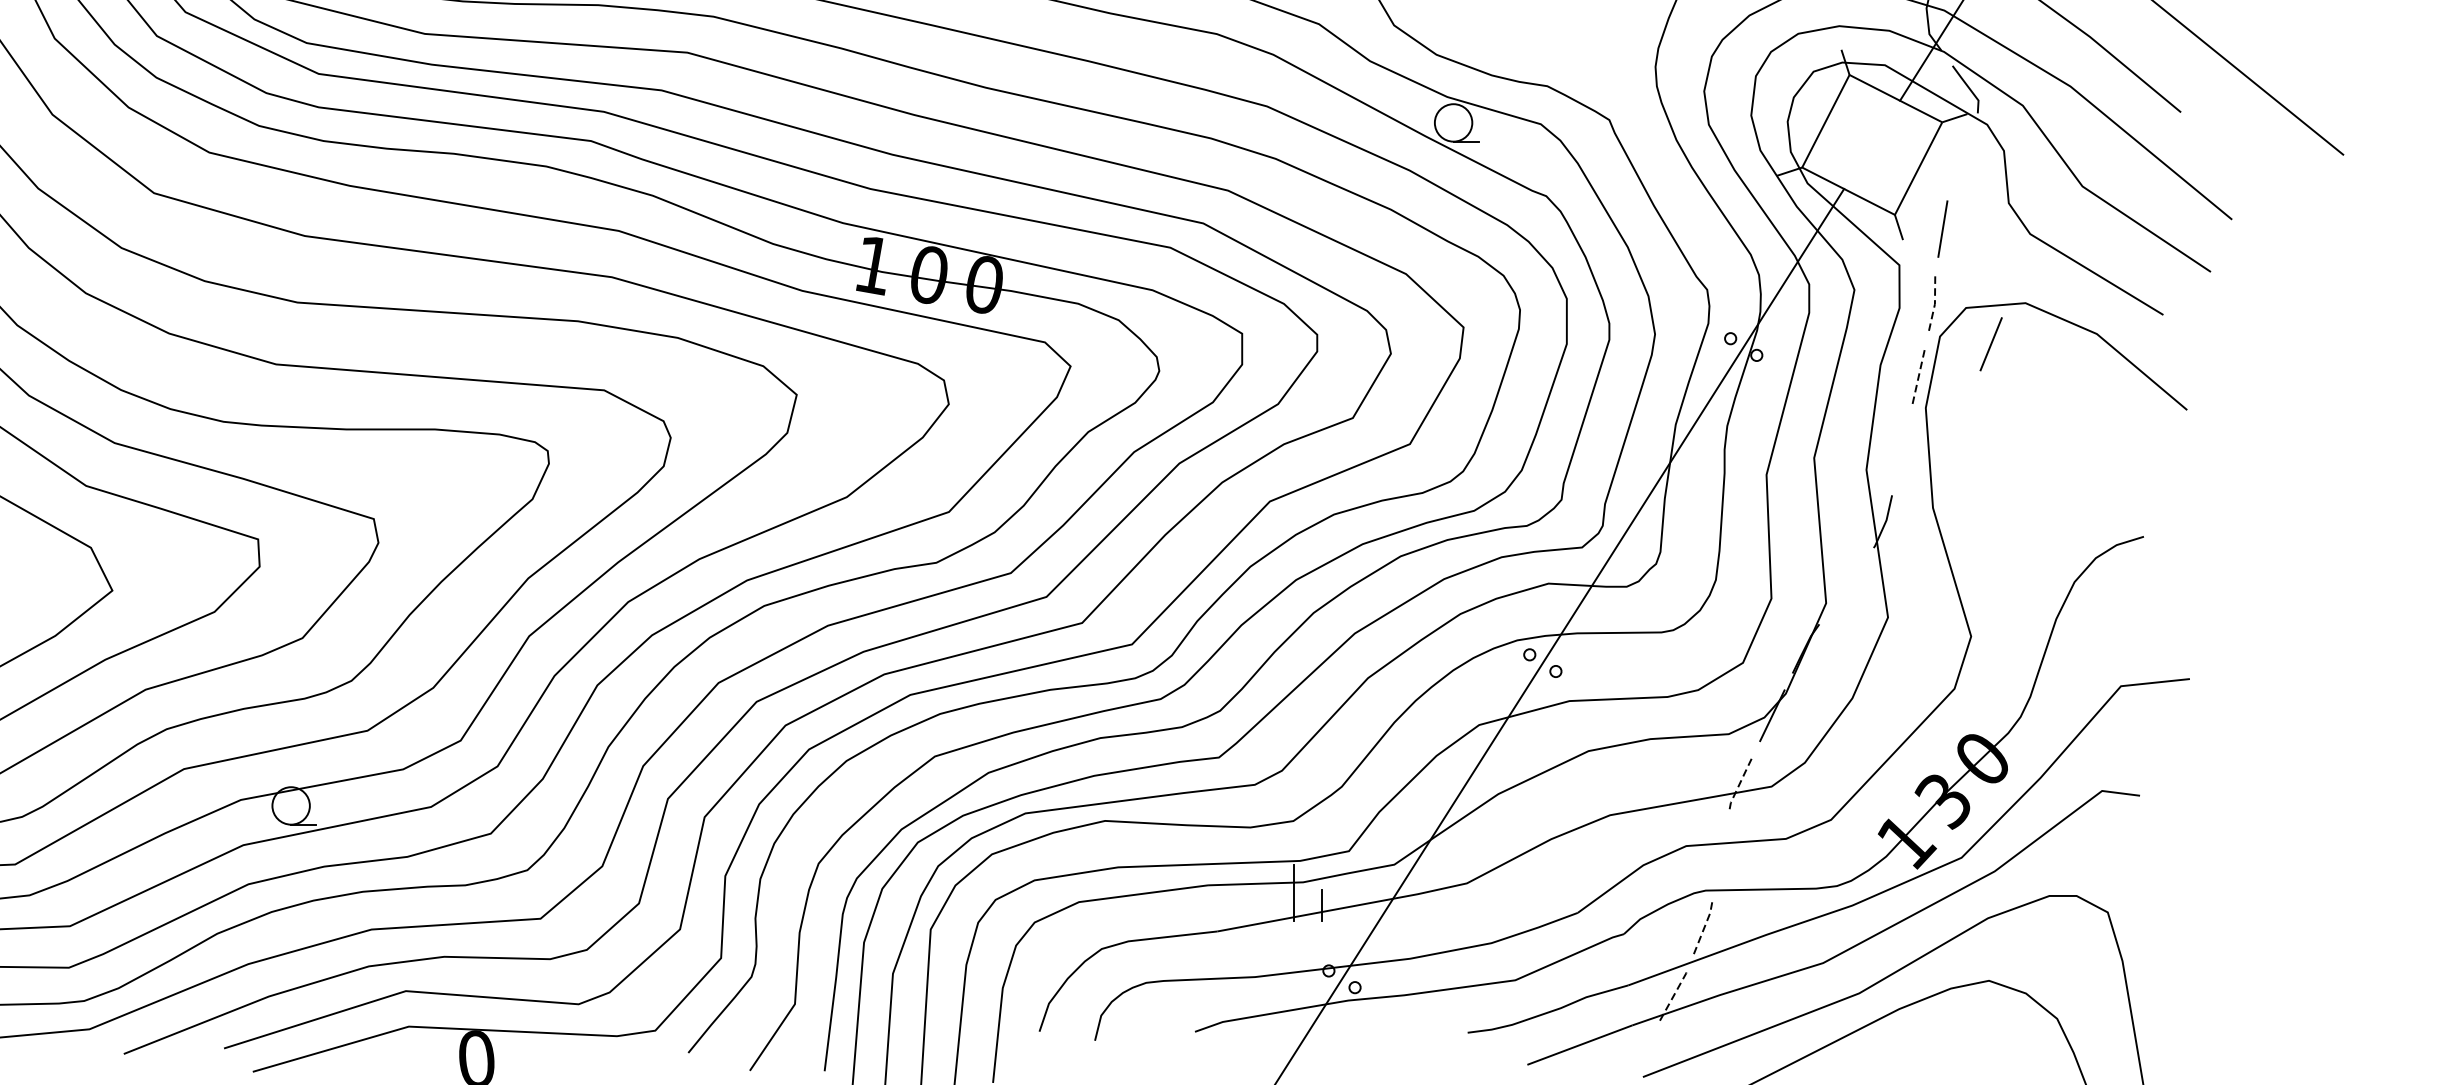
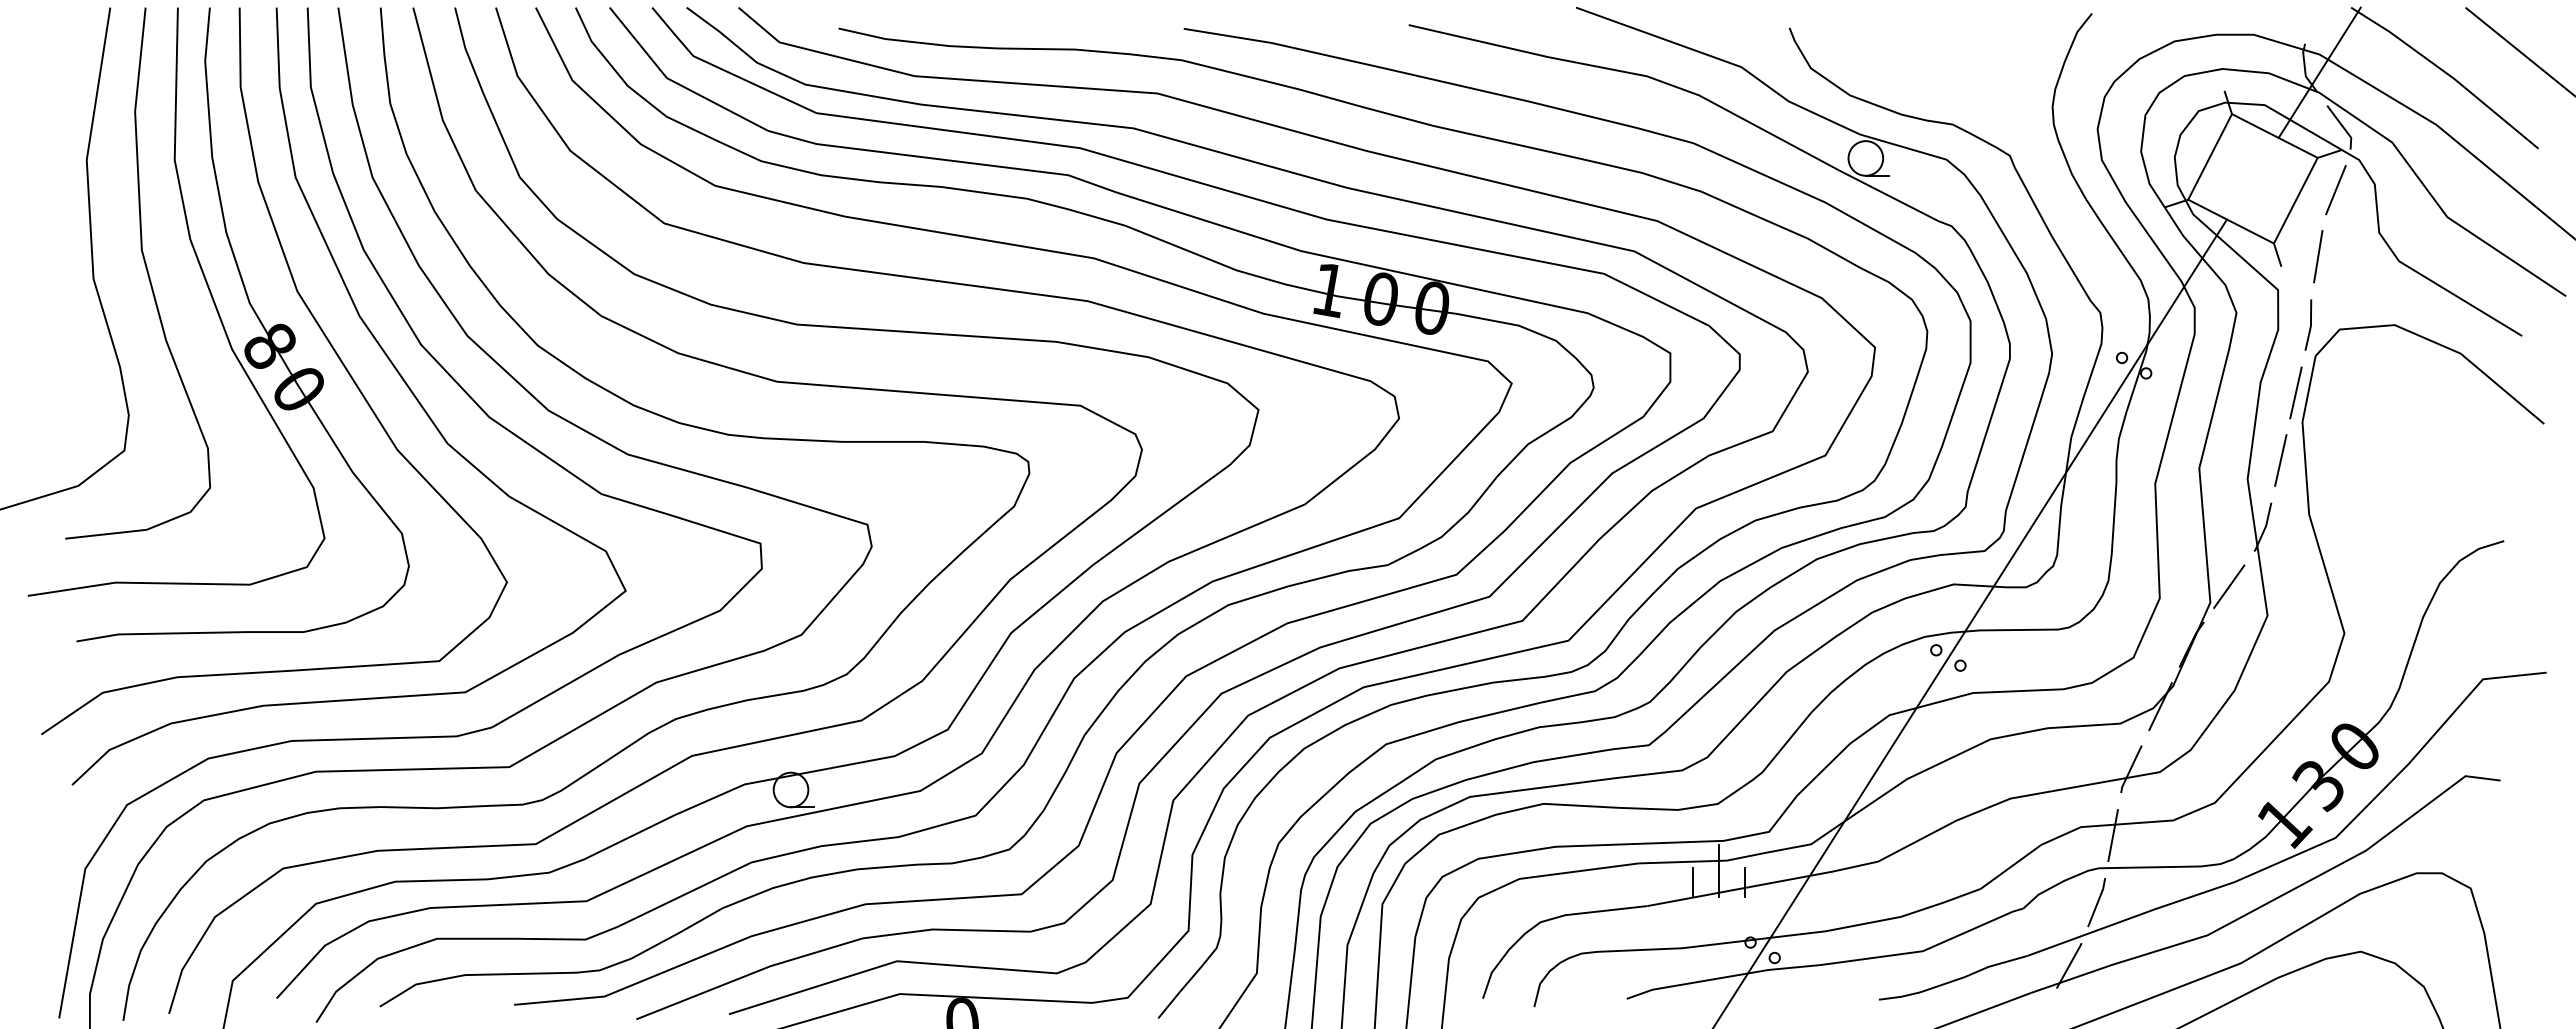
line: (1934, 303) -> (2310, 325), dashed -> solid
line: (1990, 344) -> (2335, 190), moved
line: (1918, 376) -> (2295, 392), dashed -> solid
line: (1902, 449) -> (2280, 460), added
line: (1846, 585) -> (2229, 586), added
line: (1739, 783) -> (2130, 769), dashed -> solid
line: (1720, 855) -> (2112, 835), added
line: (1266, 904) -> (1692, 881), added
line: (1705, 927) -> (2098, 902), dashed -> solid
line: (1673, 995) -> (2069, 965), dashed -> solid

